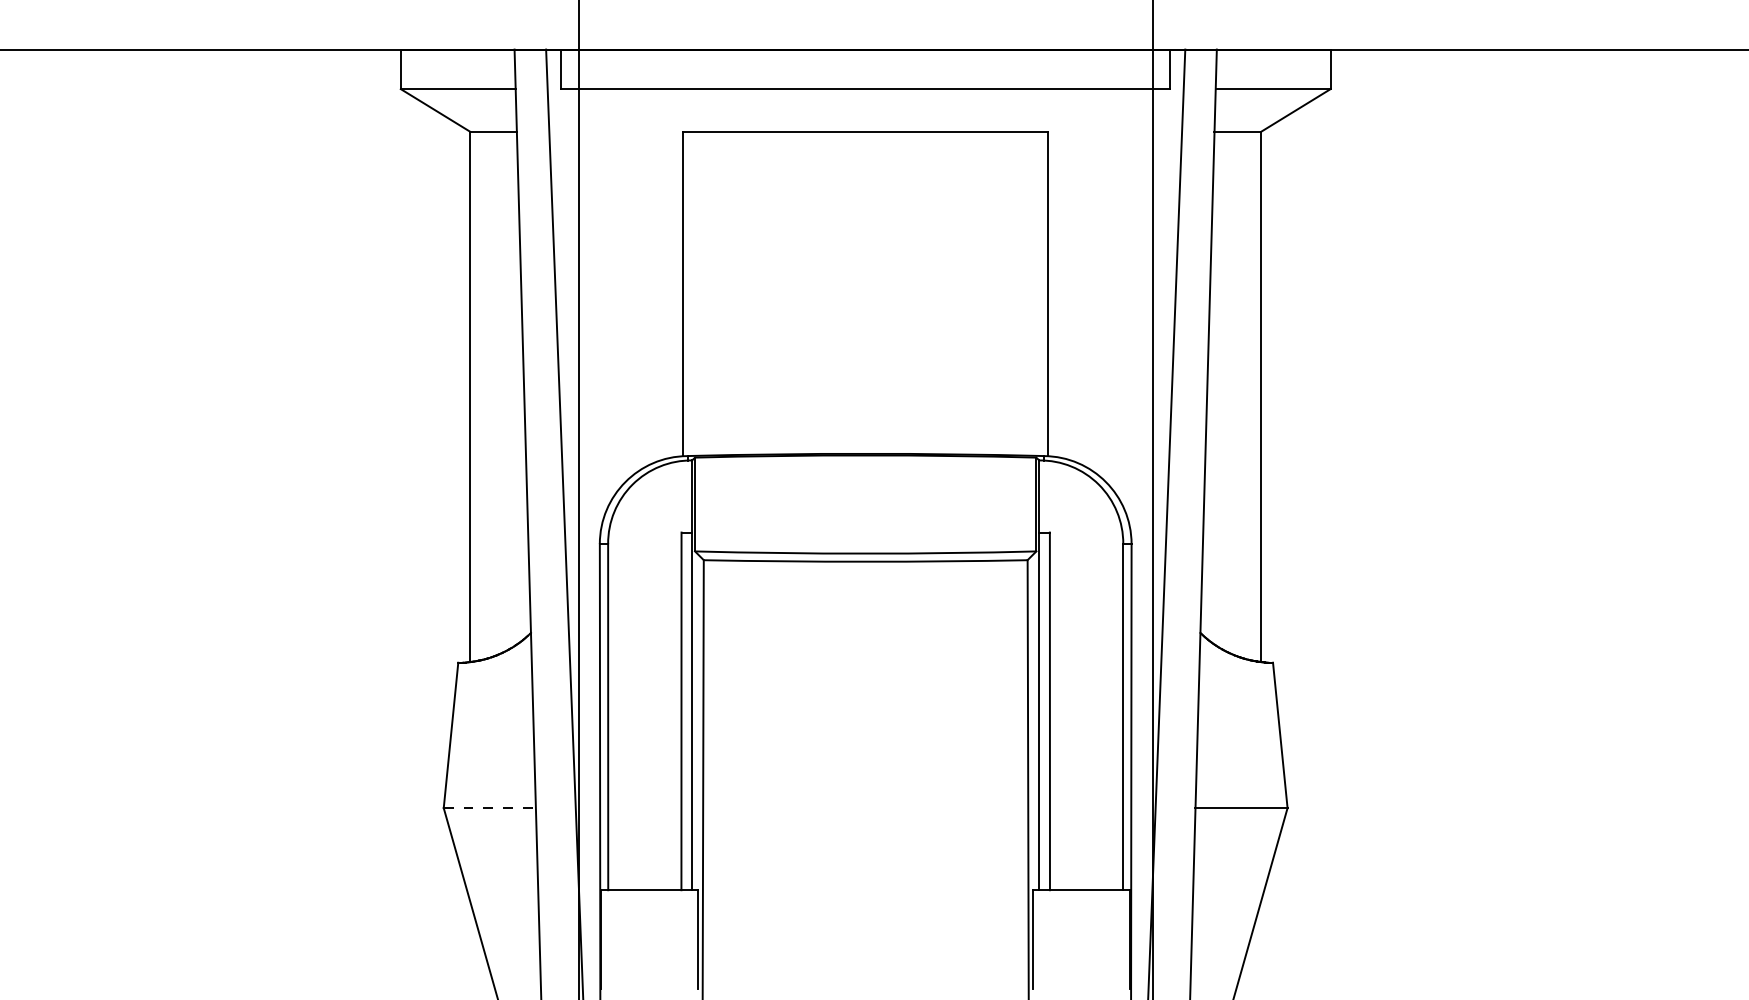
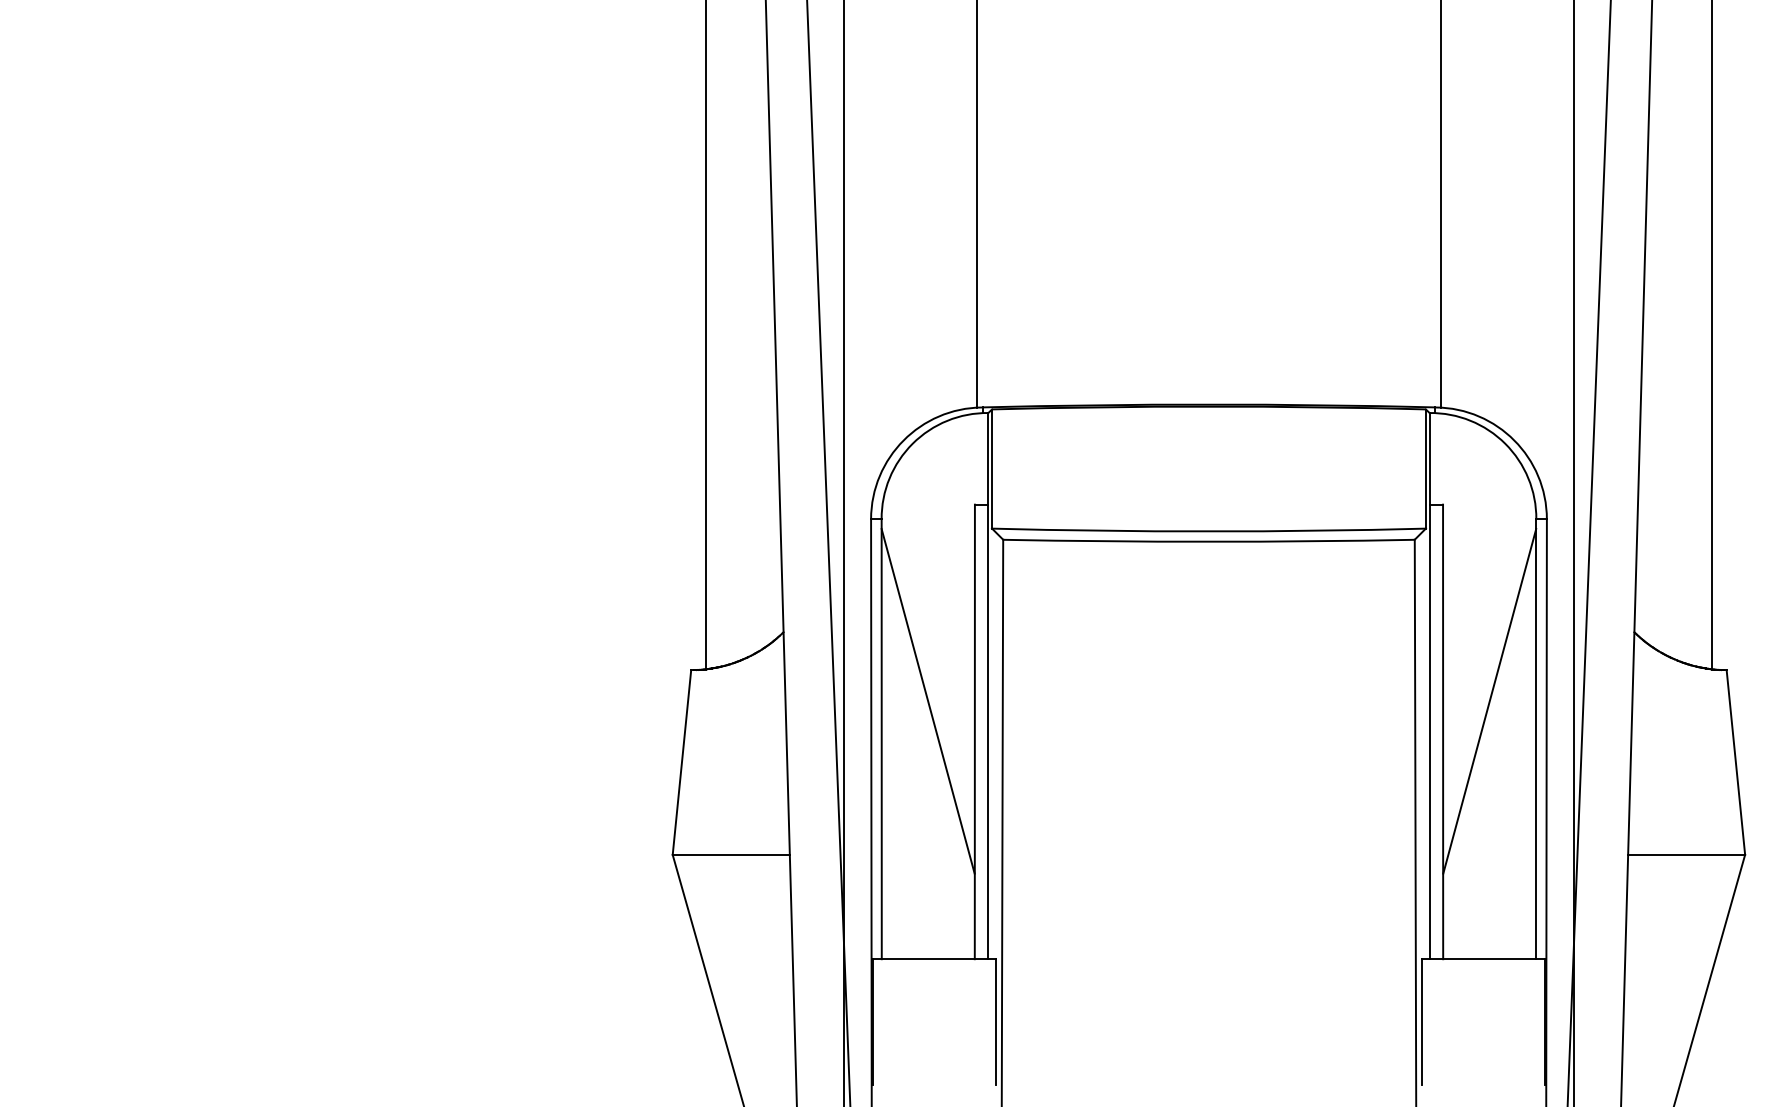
line: (644, 686) -> (927, 700), added
line: (1086, 686) -> (1489, 700), added
line: (490, 808) -> (732, 855), dashed -> solid

